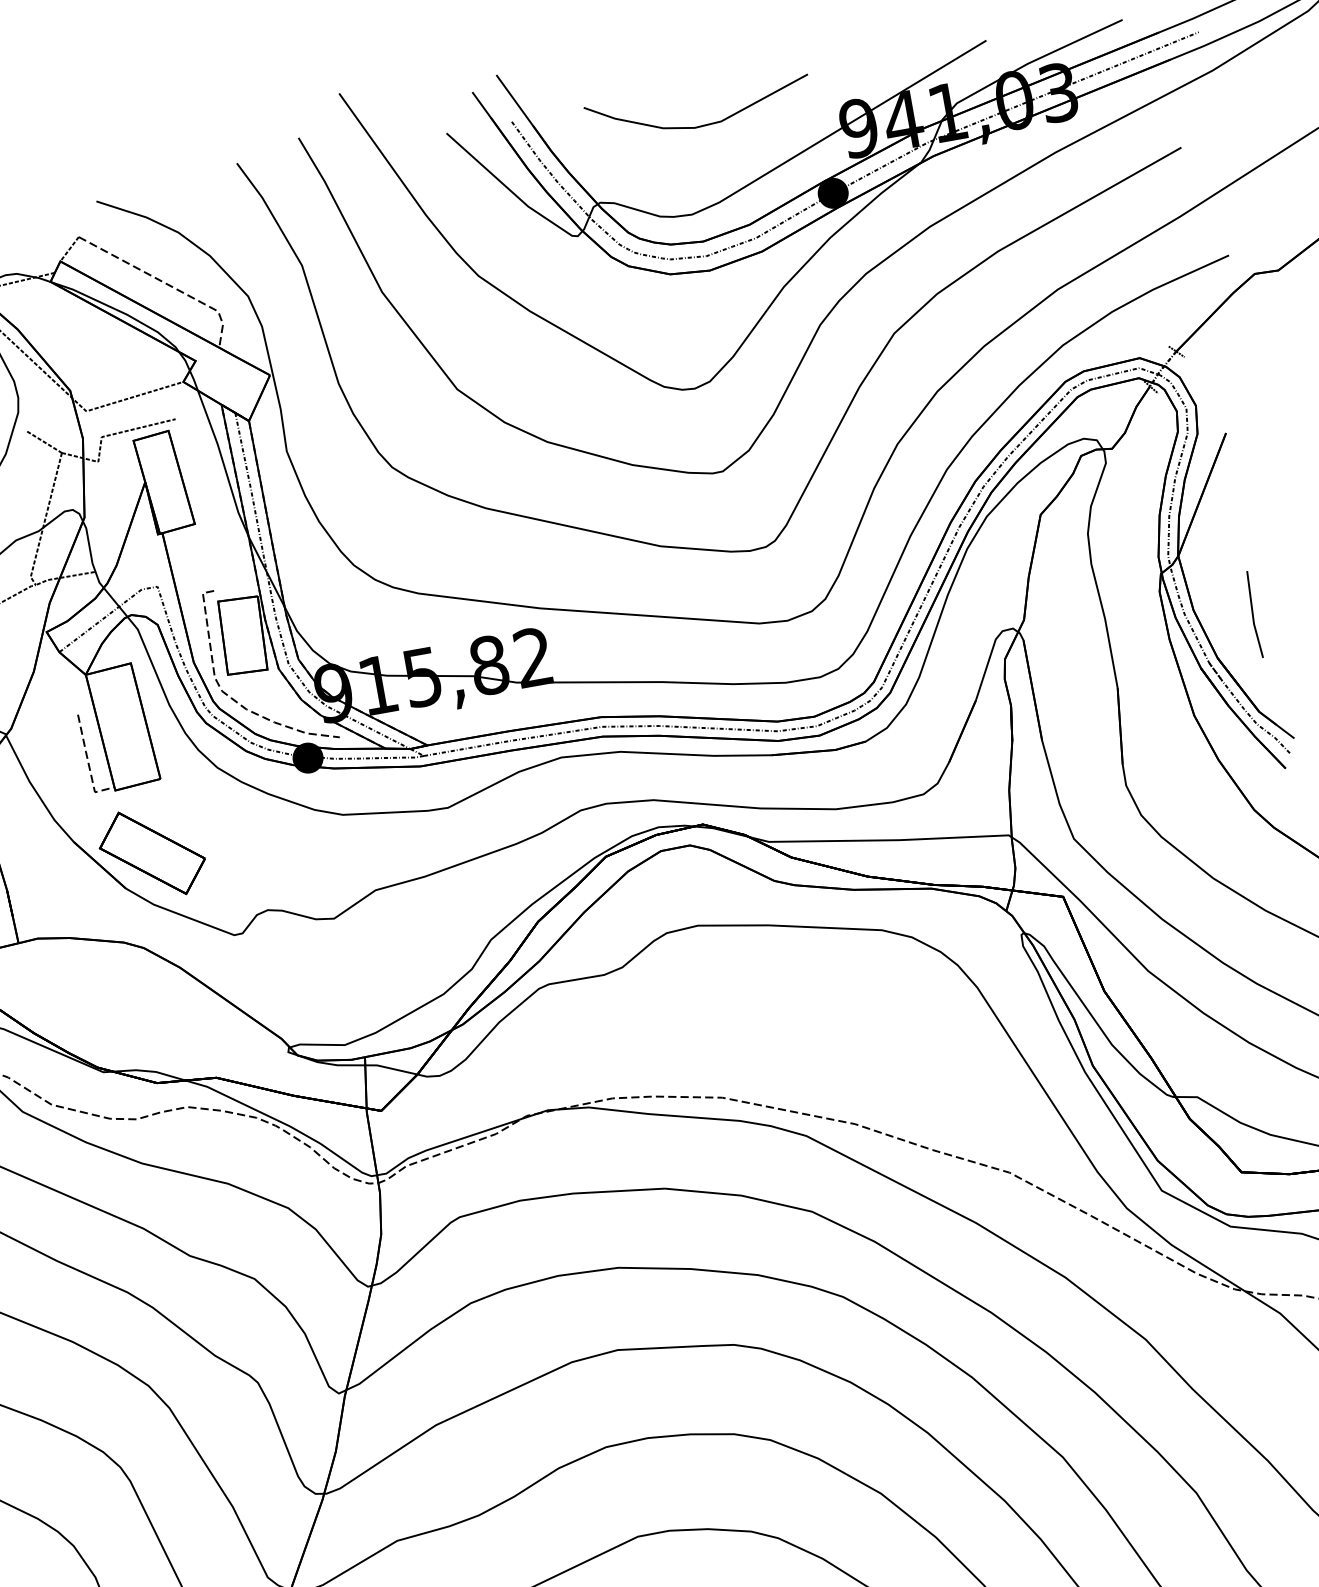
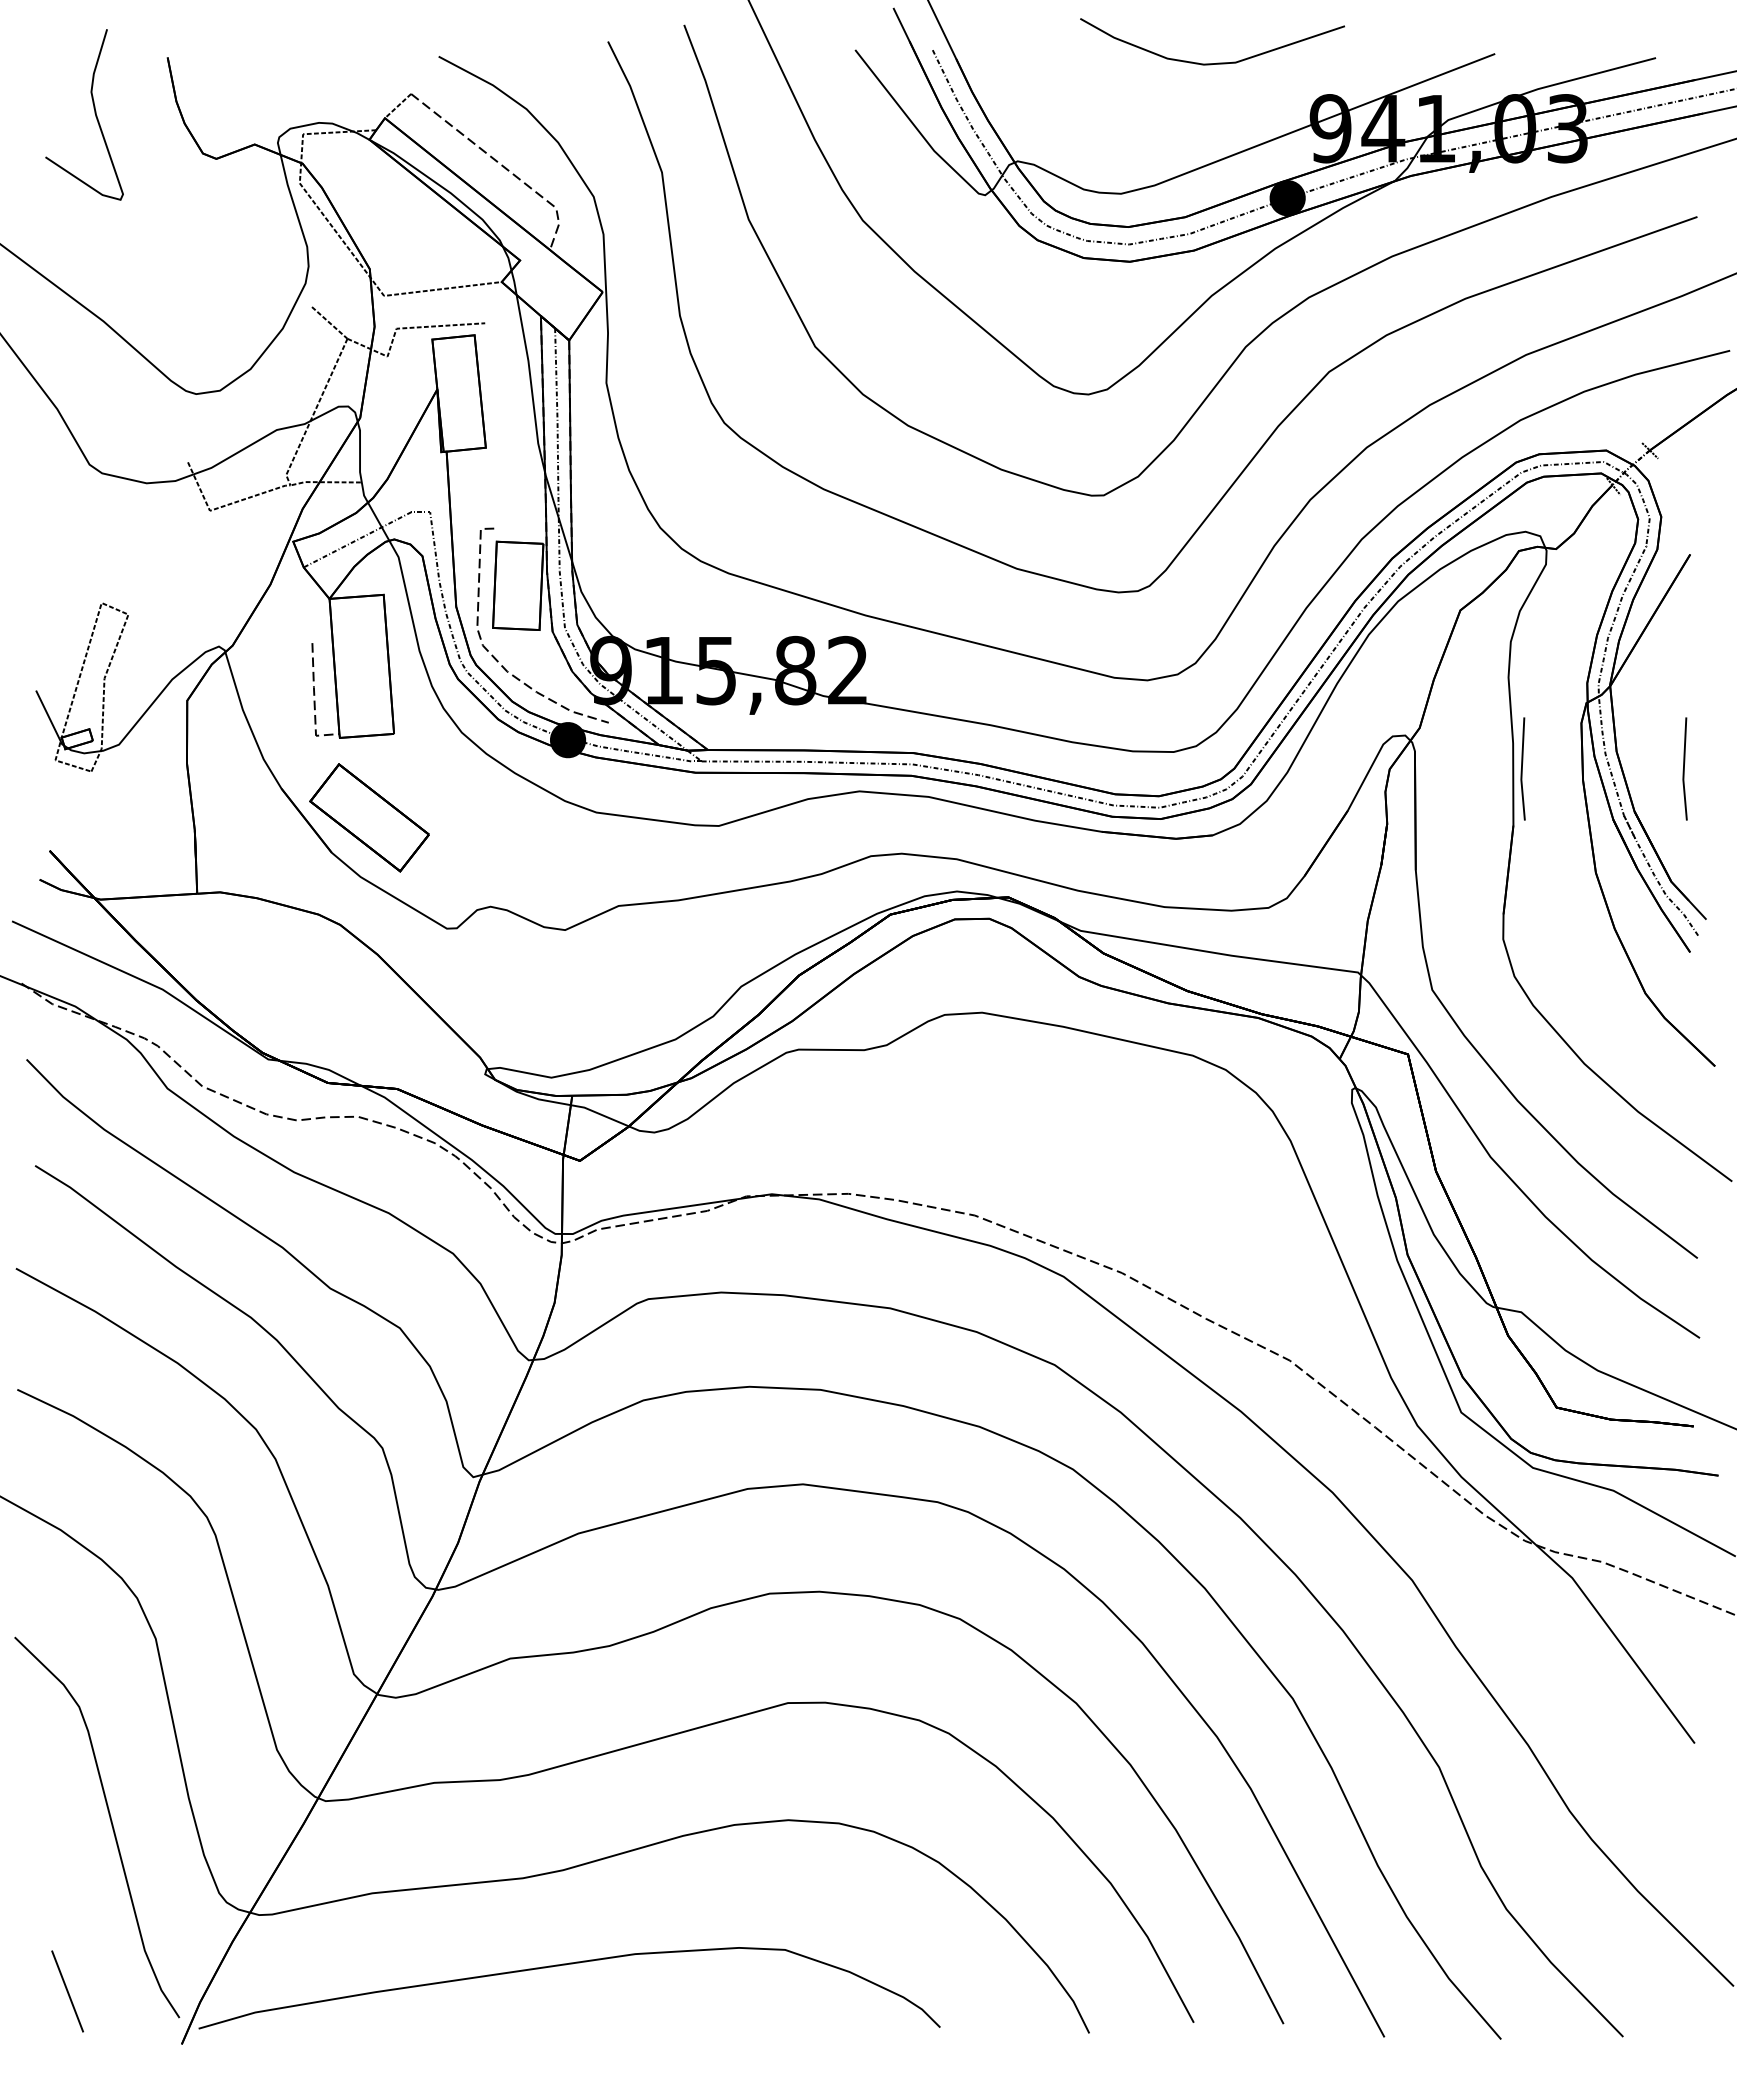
part: (705, 124) -> (1217, 62), moved
line: (1116, 638) -> (1522, 768), added

